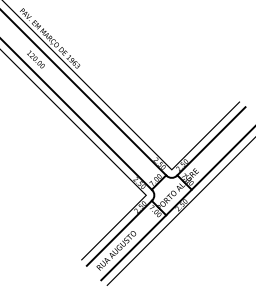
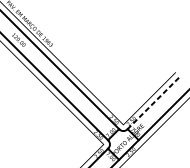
line: (211, 141) -> (153, 103), solid -> dashed

